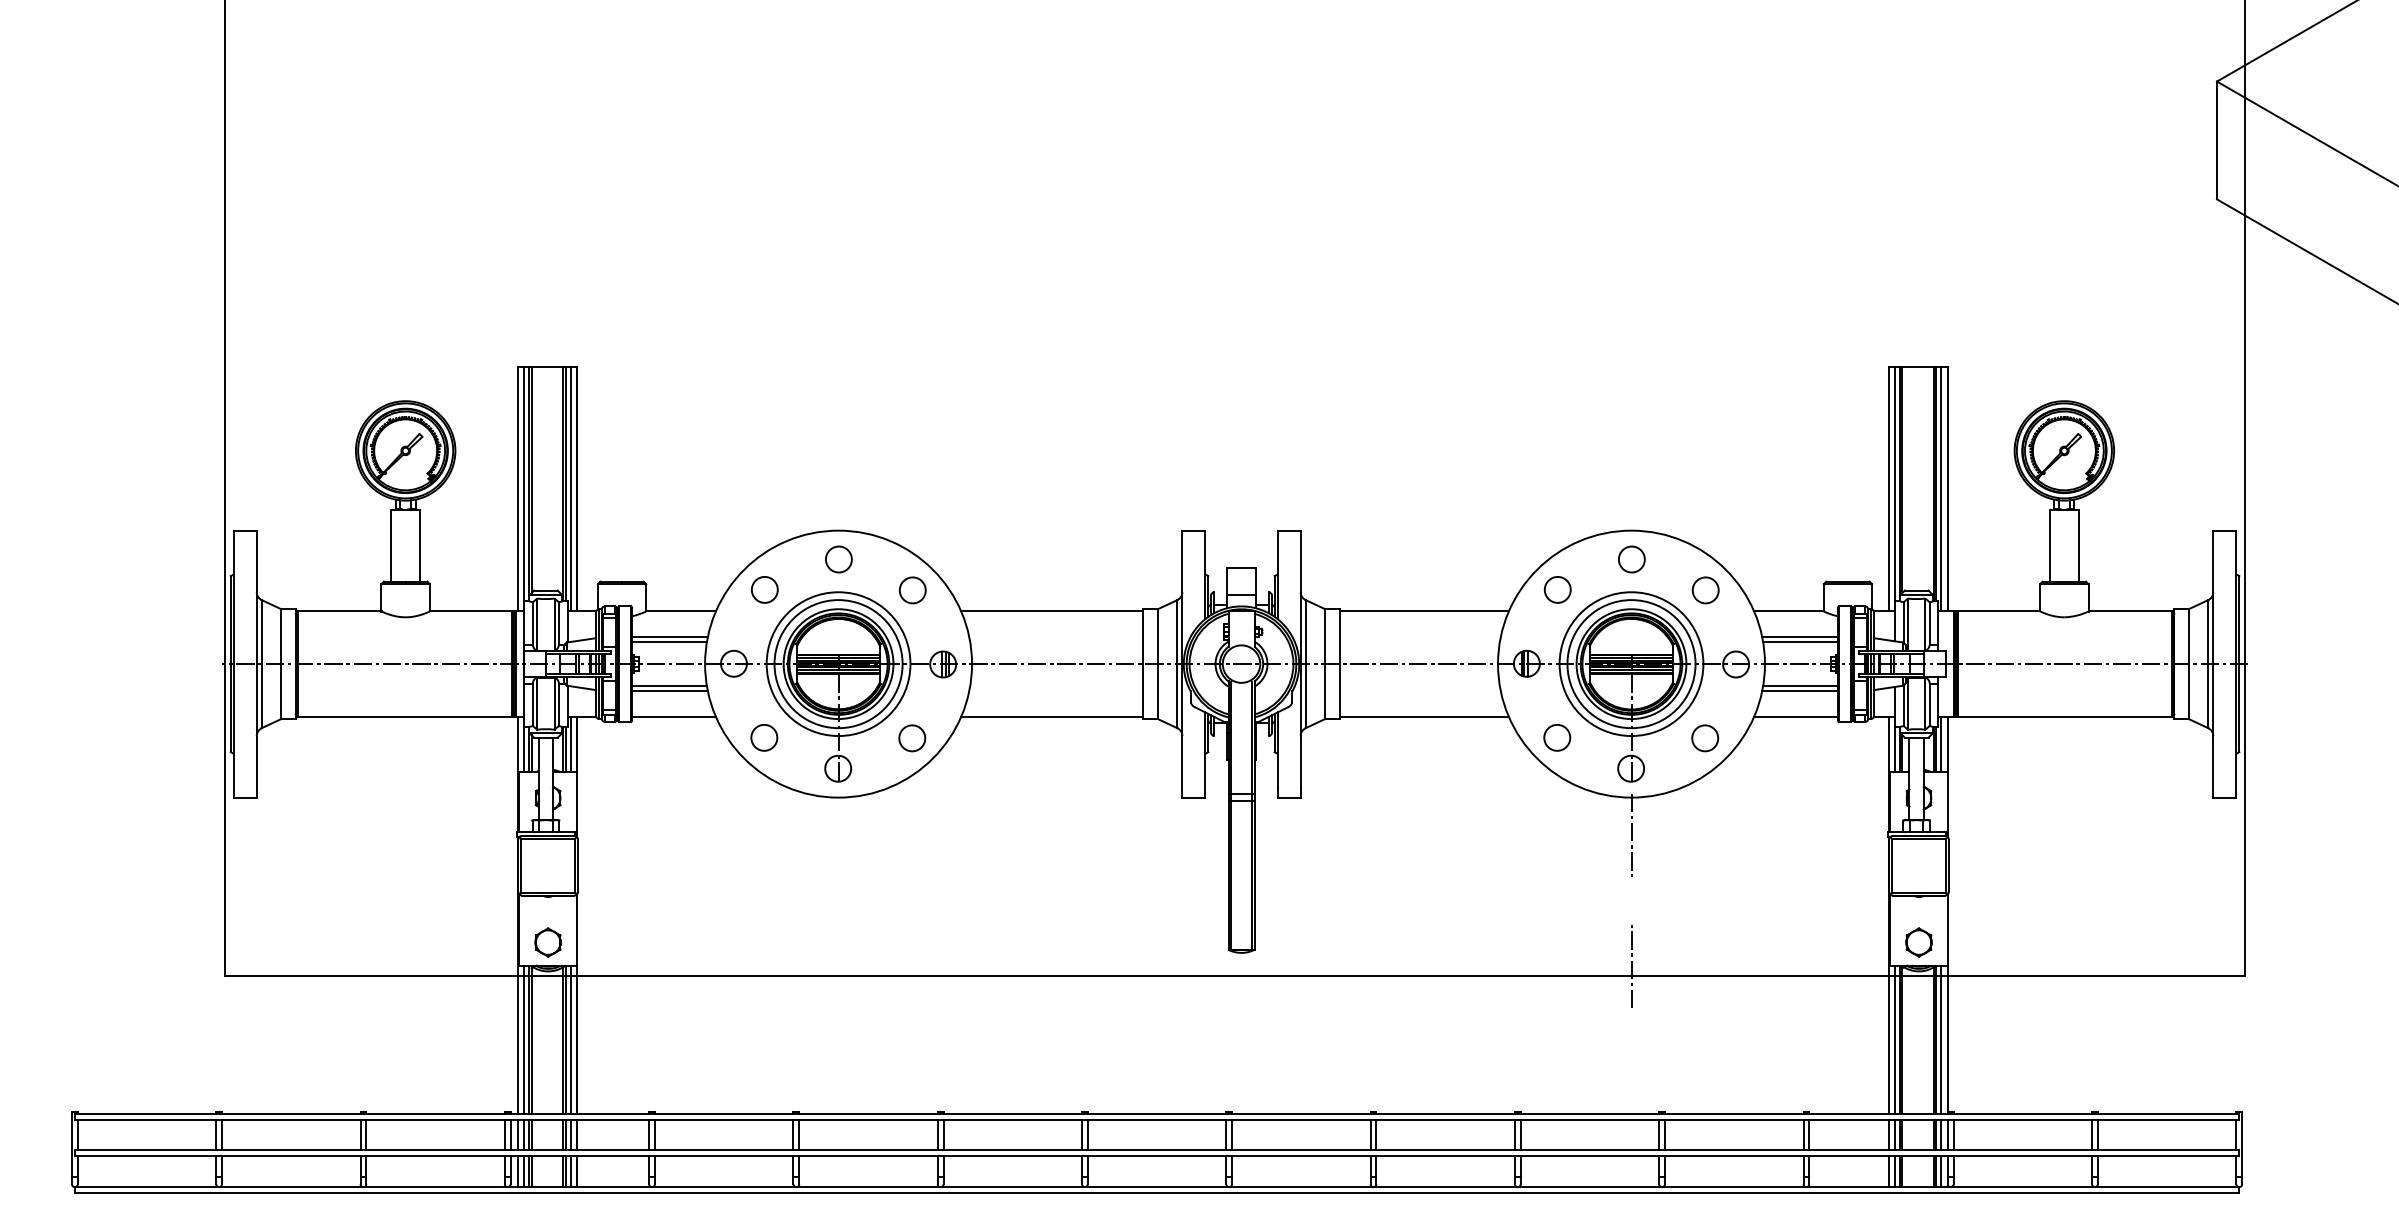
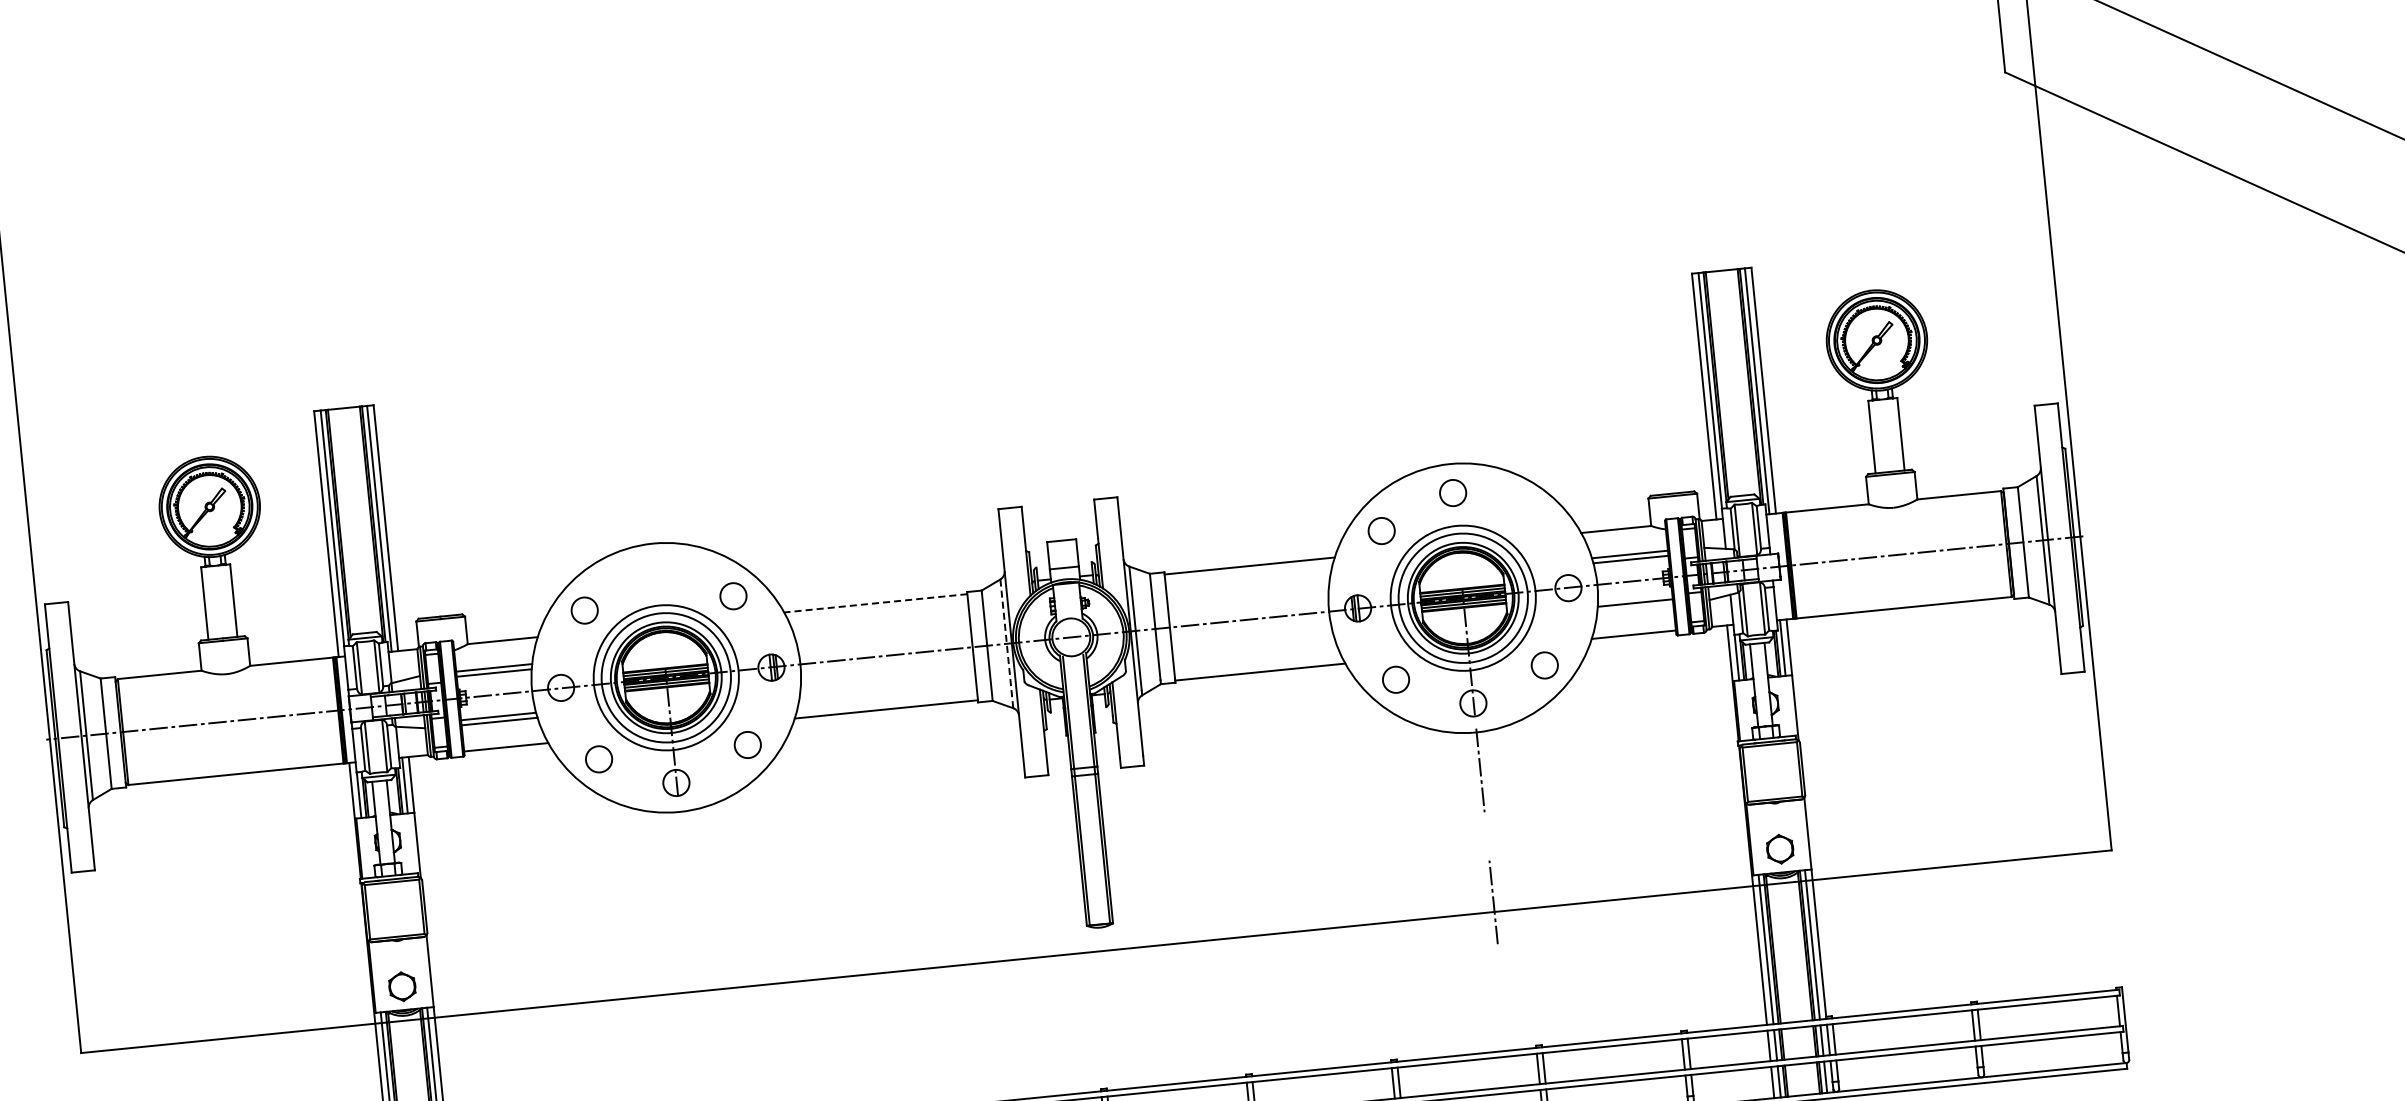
circle: (838, 559) -> (655, 572), removed
circle: (1705, 590) -> (1530, 516), removed
line: (1051, 611) -> (875, 603), solid -> dashed
line: (1177, 663) -> (1006, 643), solid -> dashed
line: (1799, 690) -> (1634, 607), removed

